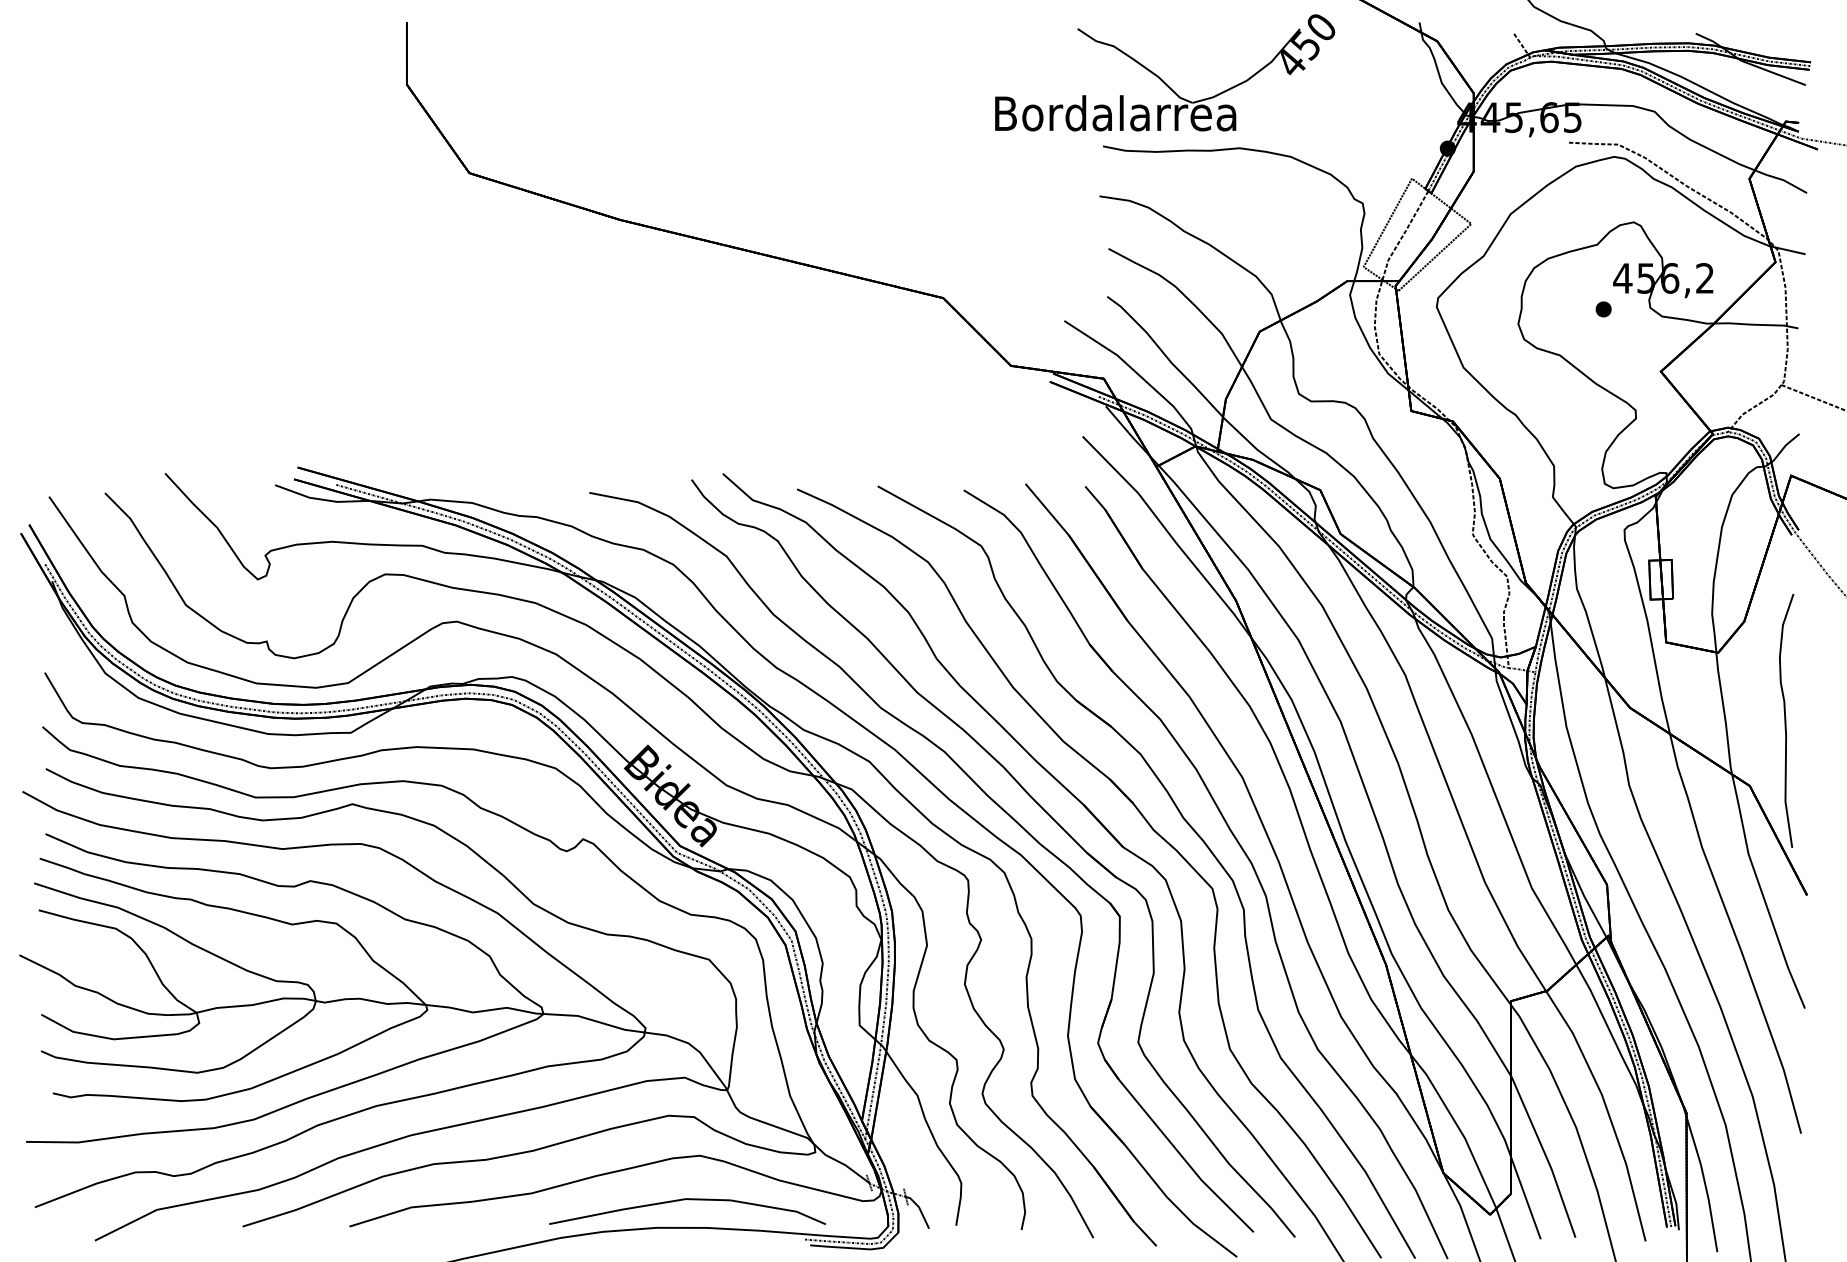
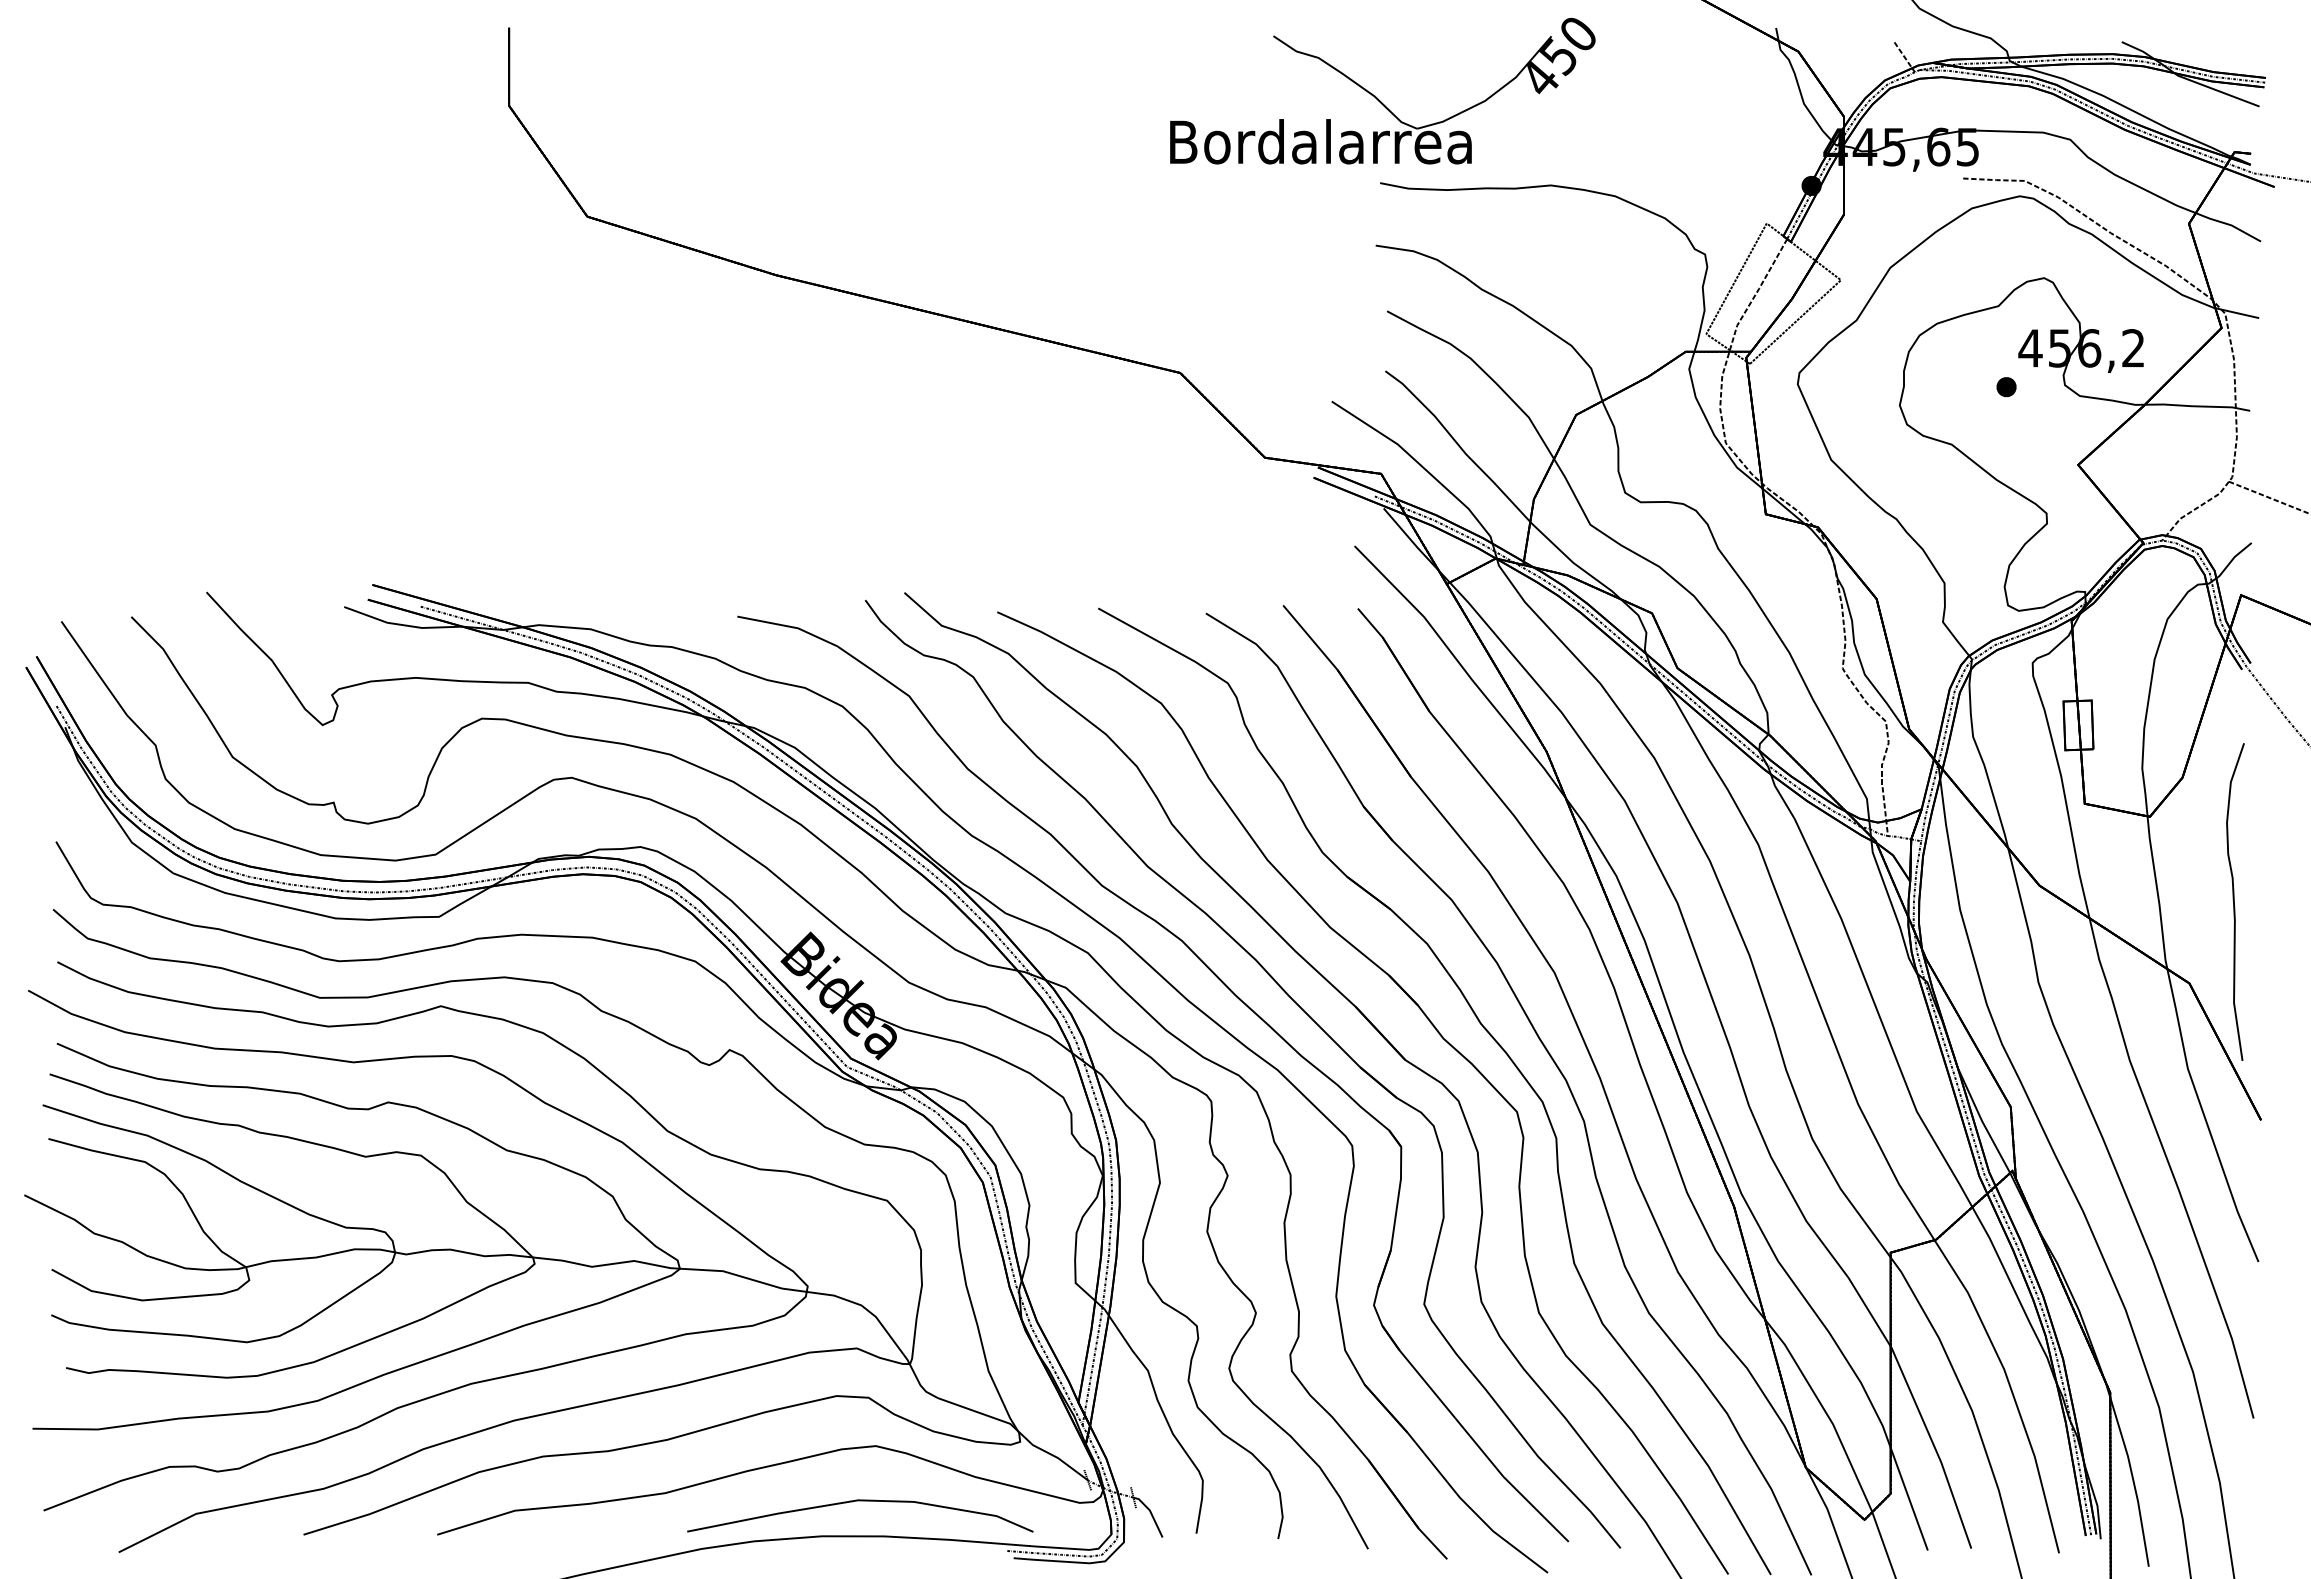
part: (1160, 77) -> (1376, 96), moved

